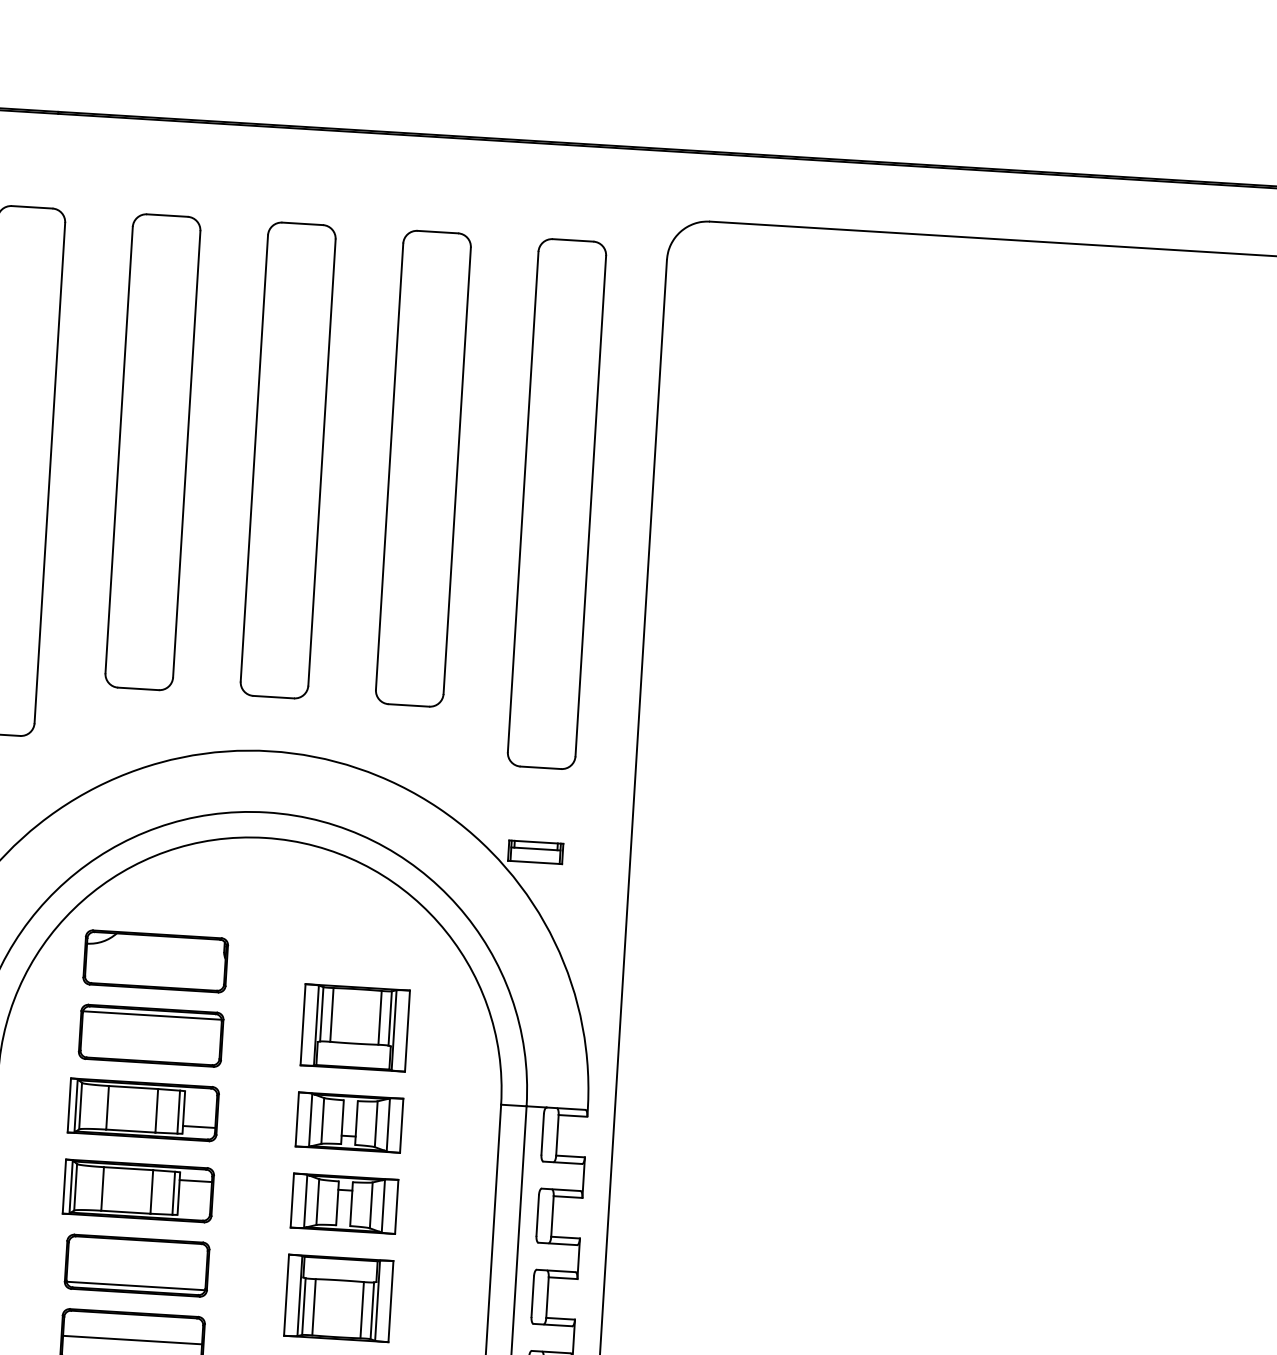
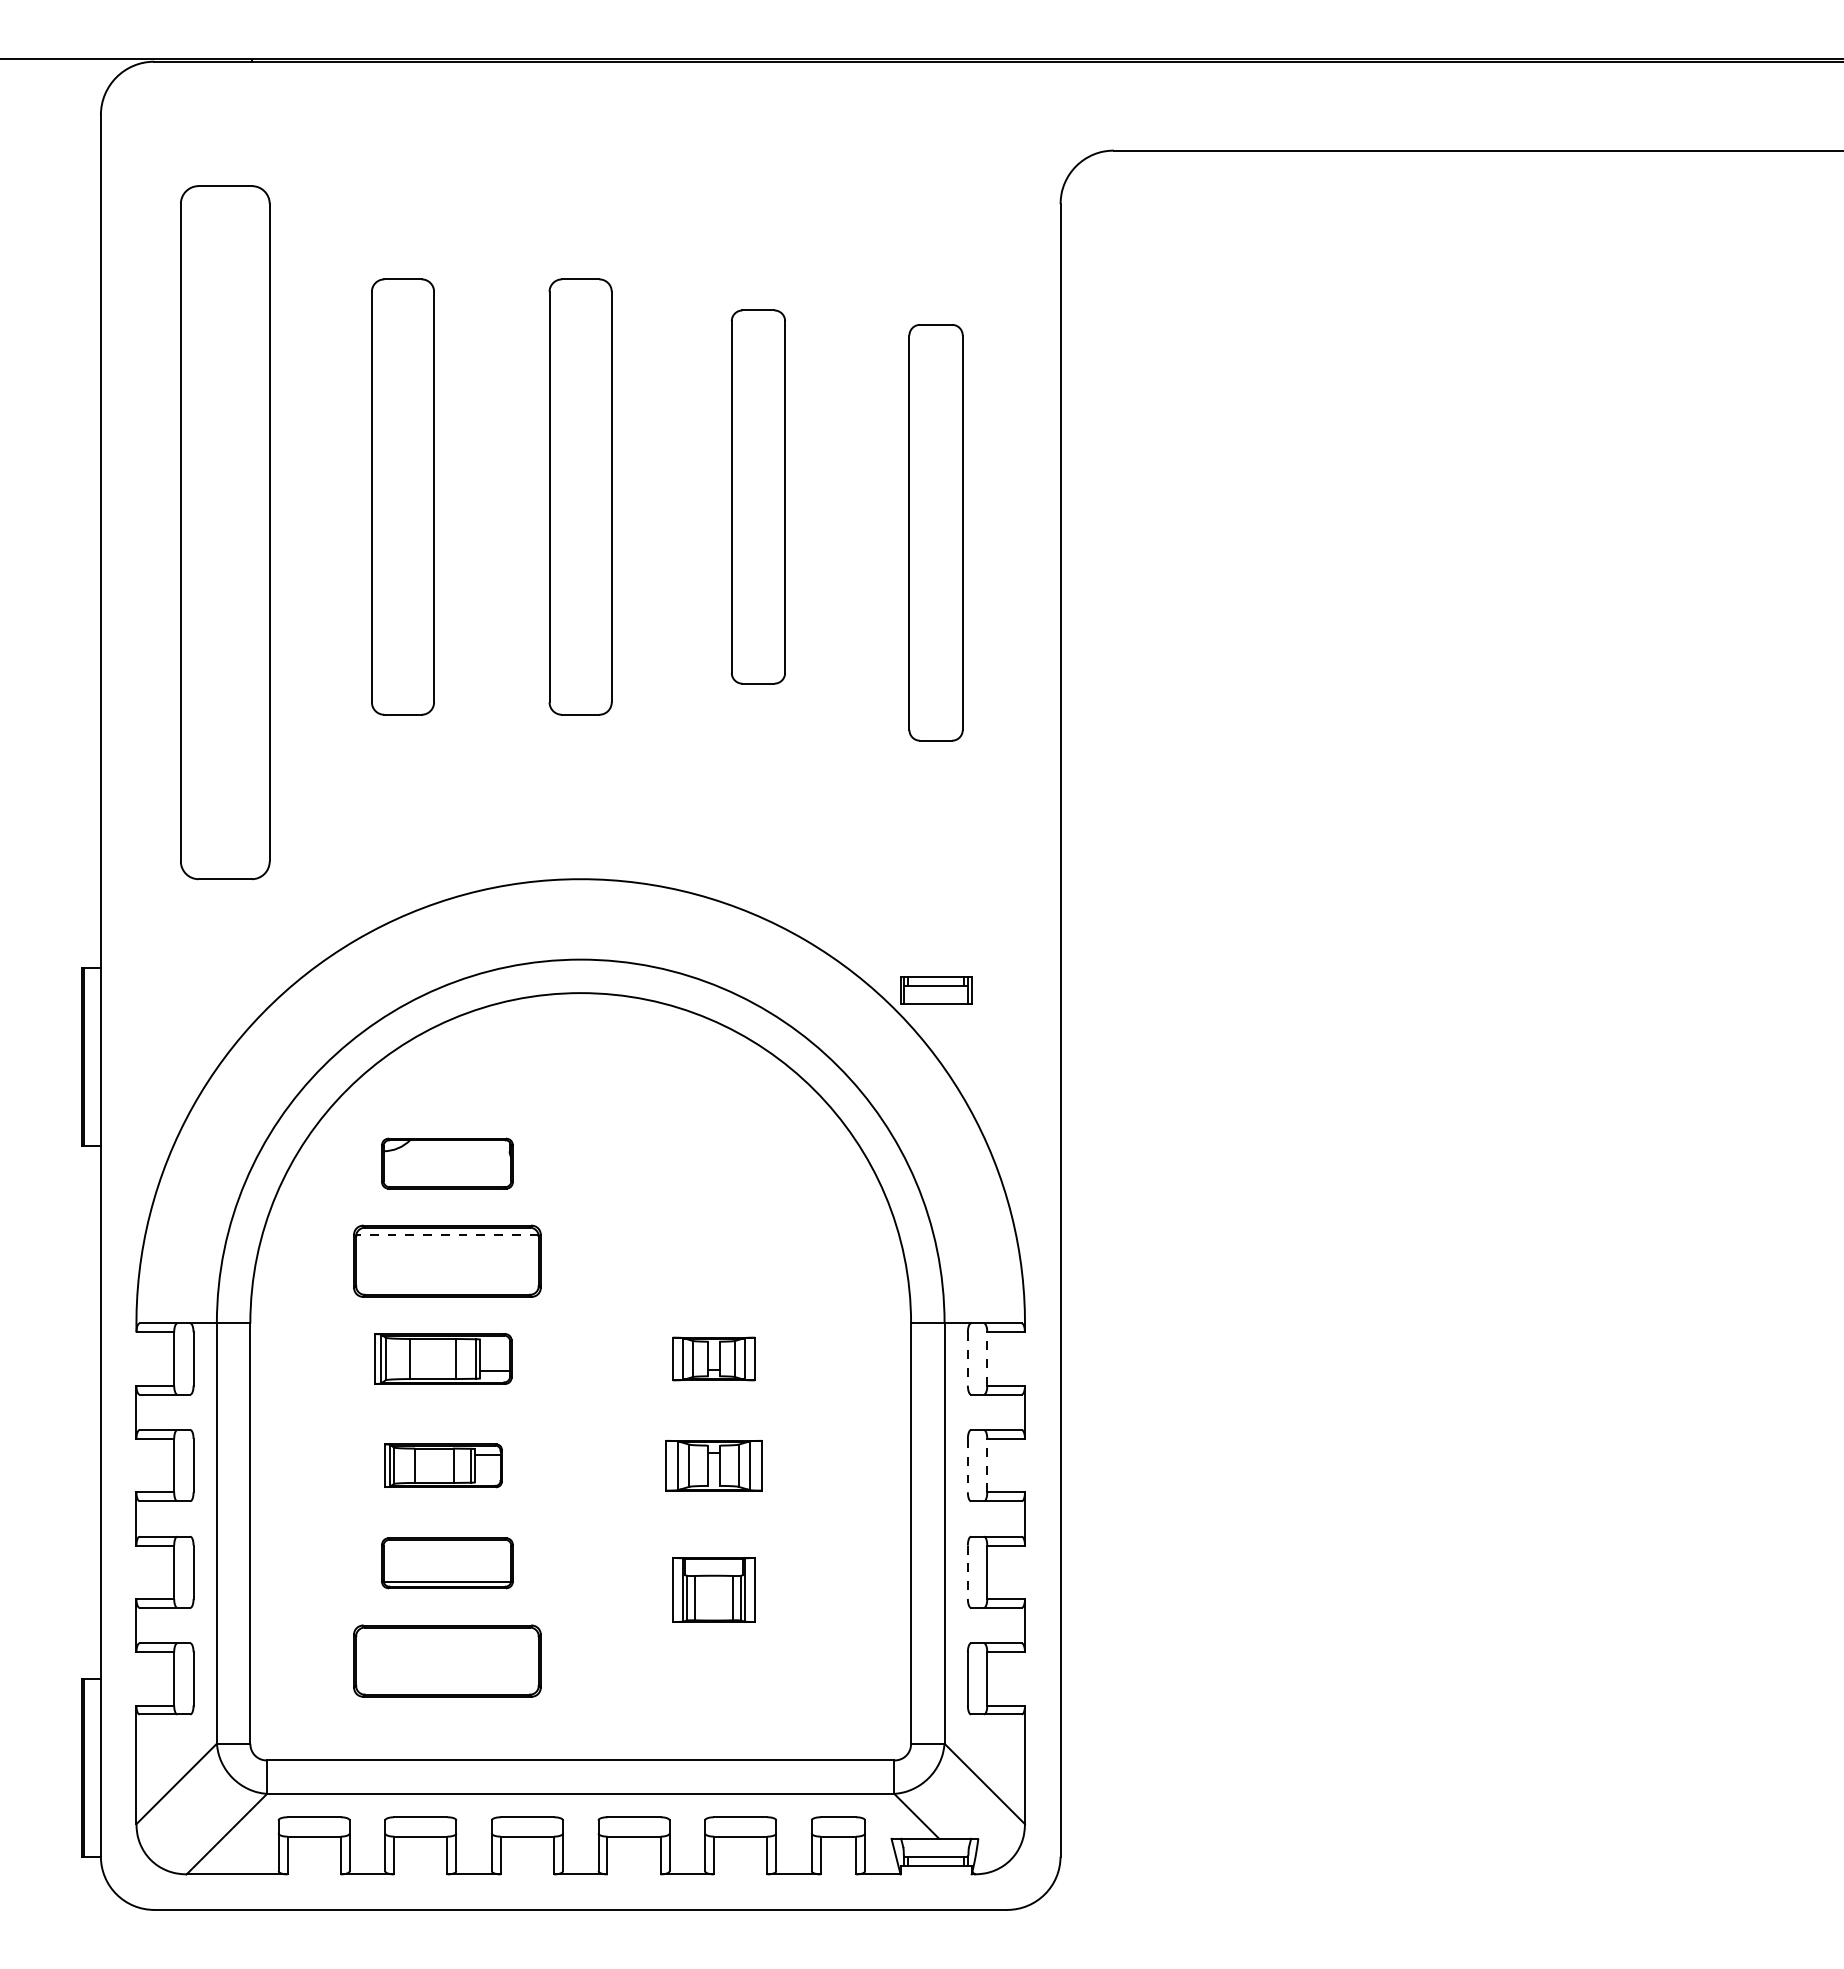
part: (152, 451) -> (402, 496), size x0.7
part: (288, 460) -> (580, 496), size x0.7
part: (423, 468) -> (758, 496), size x0.6
part: (556, 503) -> (935, 532), size x0.6
part: (155, 961) -> (447, 1163), size x0.7
line: (151, 1015) -> (446, 1234), solid -> dashed
part: (354, 1027) -> (713, 1234), removed
part: (143, 1109) -> (443, 1358), size x0.7
part: (349, 1122) -> (713, 1358), size x0.6
line: (542, 1134) -> (967, 1359), solid -> dashed
line: (557, 1135) -> (987, 1359), solid -> dashed
part: (138, 1191) -> (443, 1465), size x0.6
part: (344, 1203) -> (713, 1465), size x0.7
line: (537, 1215) -> (967, 1465), solid -> dashed
line: (552, 1216) -> (987, 1465), solid -> dashed
part: (137, 1265) -> (447, 1562), size x0.7
line: (532, 1296) -> (967, 1572), solid -> dashed
part: (338, 1297) -> (713, 1589), size x0.6
line: (132, 1340) -> (447, 1661), removed

